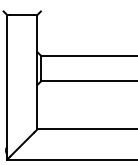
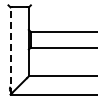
line: (7, 88) -> (10, 51), solid -> dashed

